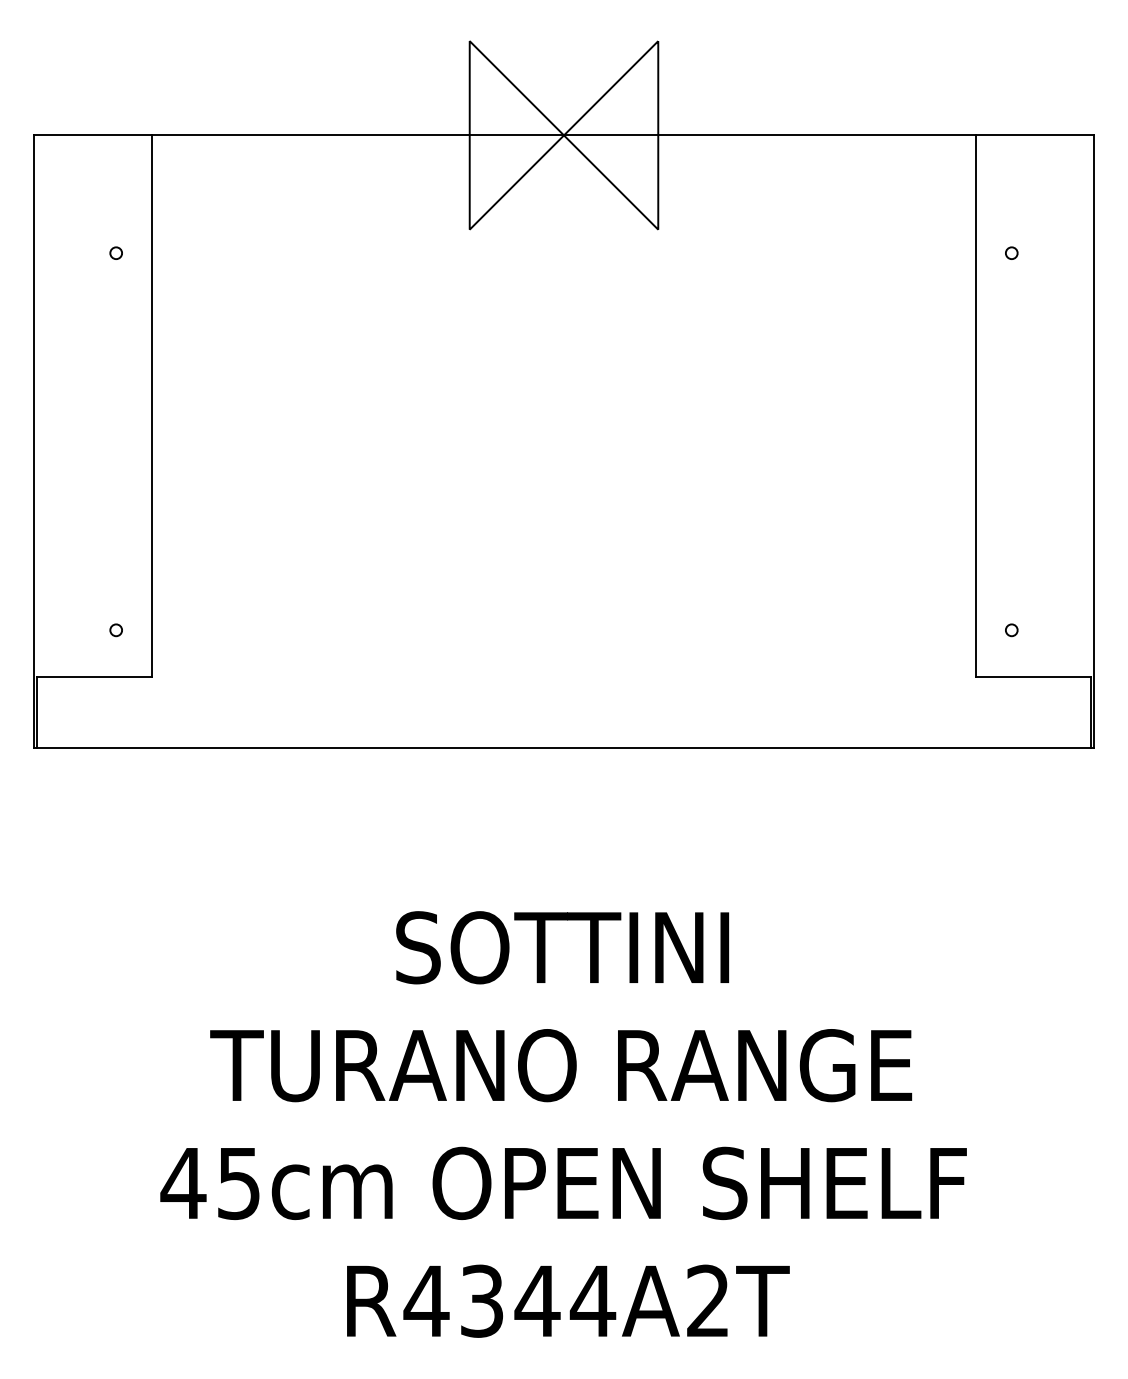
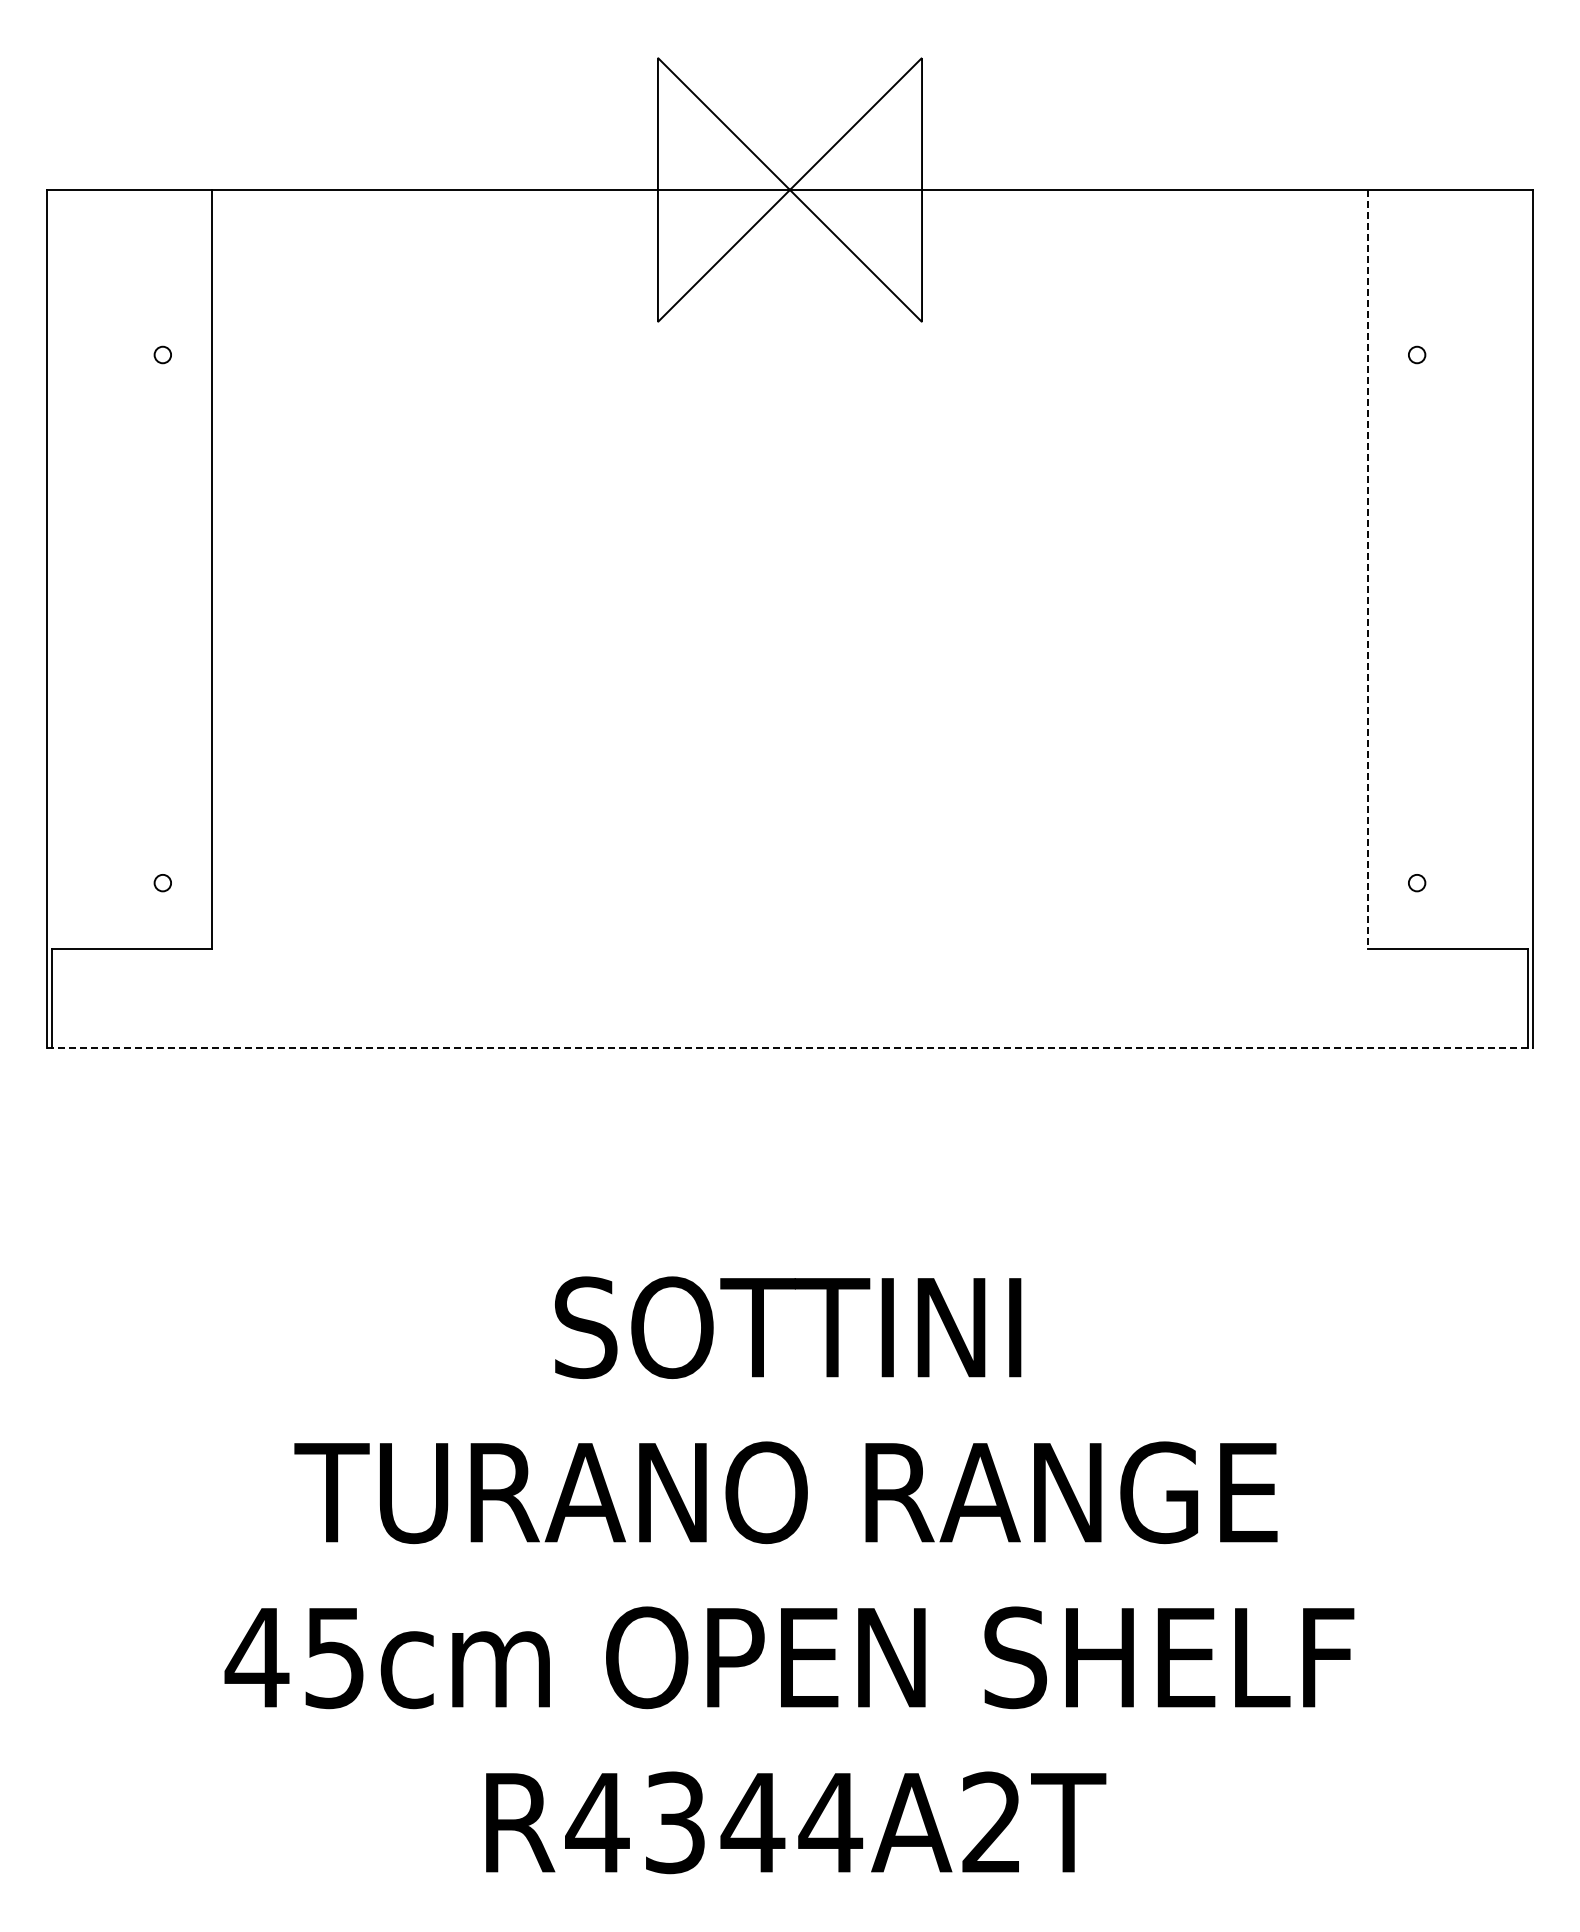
line: (976, 406) -> (1367, 569), solid -> dashed
line: (563, 748) -> (789, 1048), solid -> dashed

